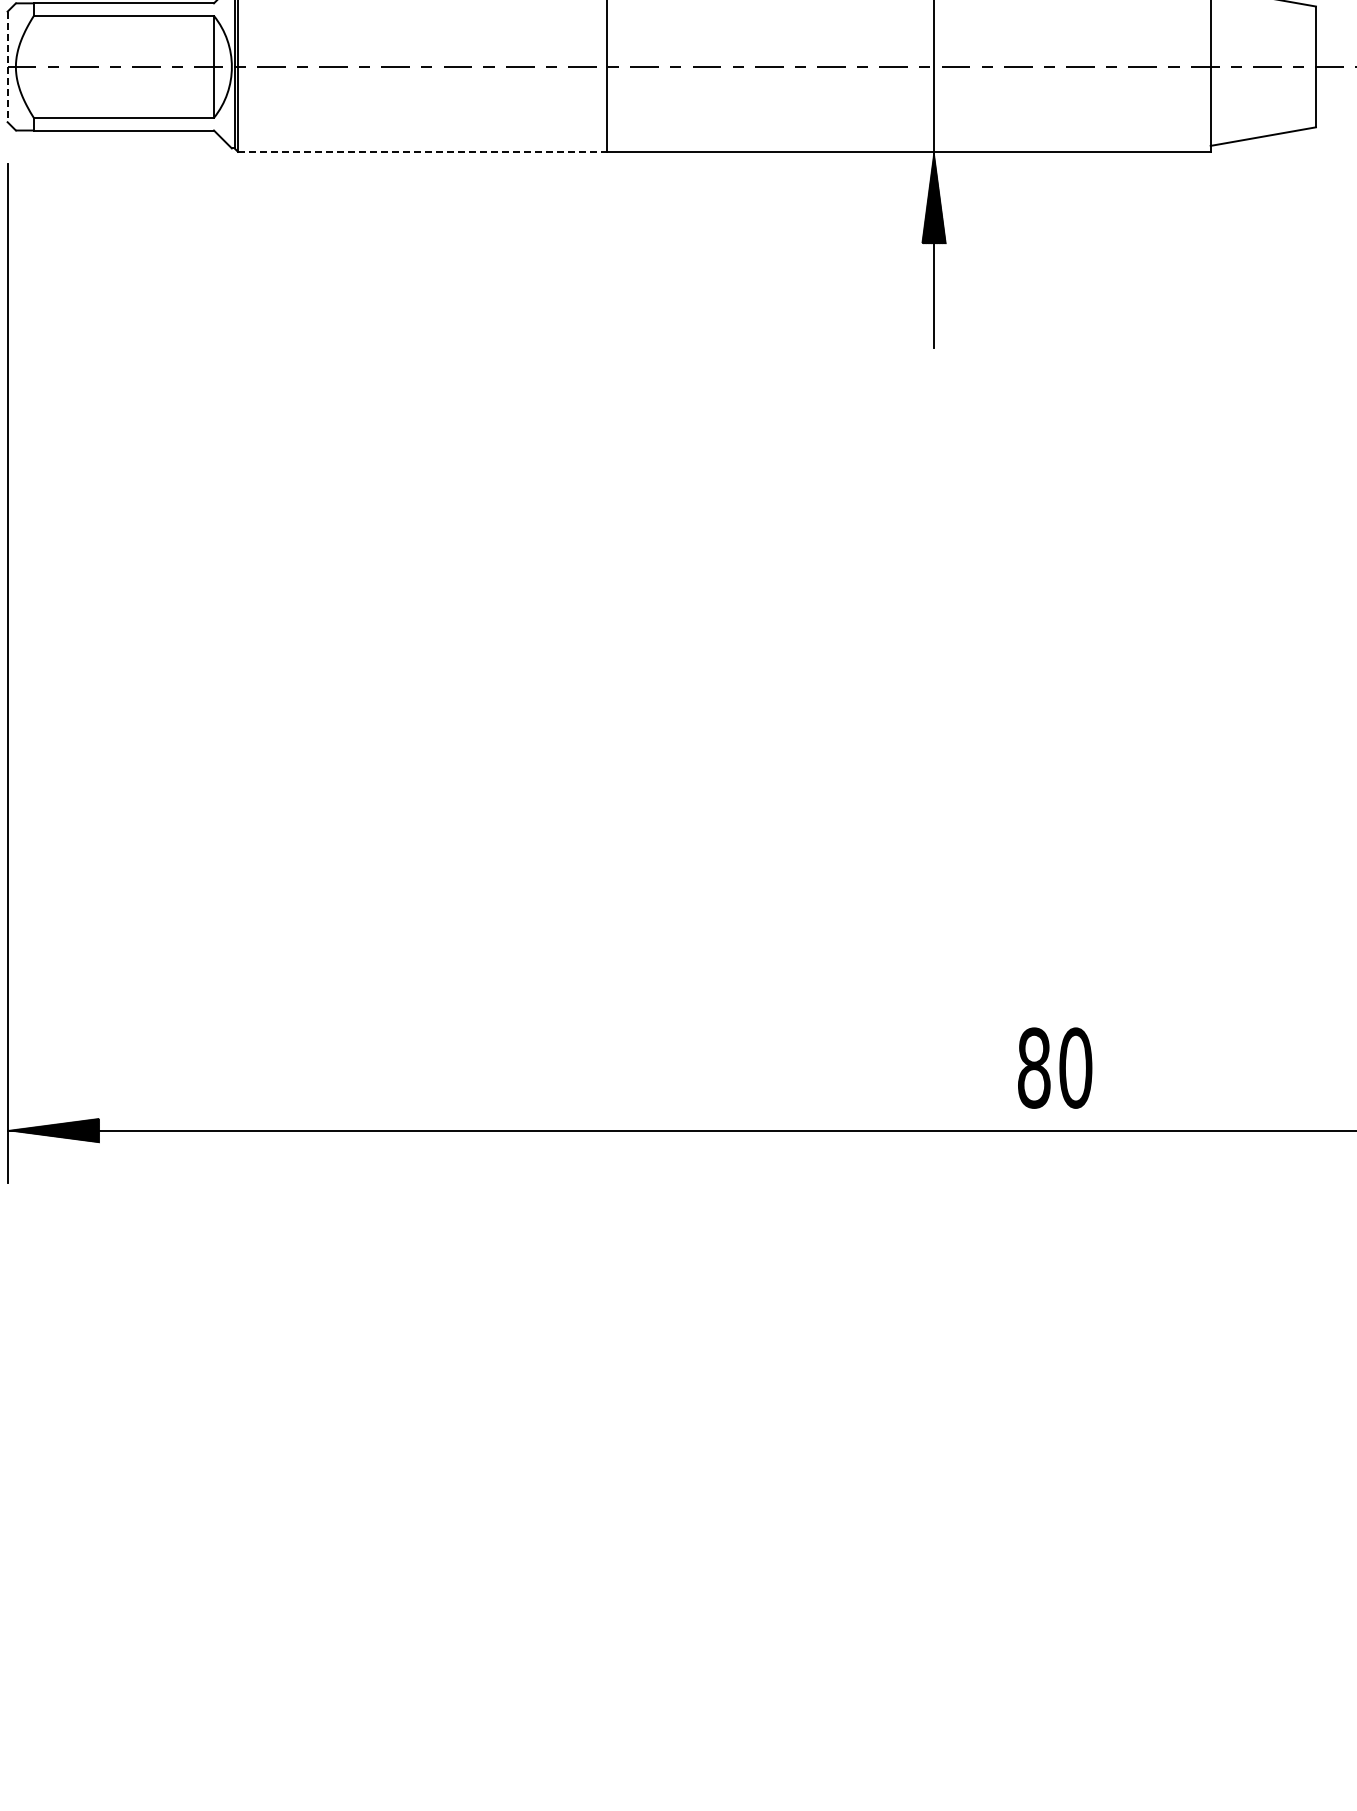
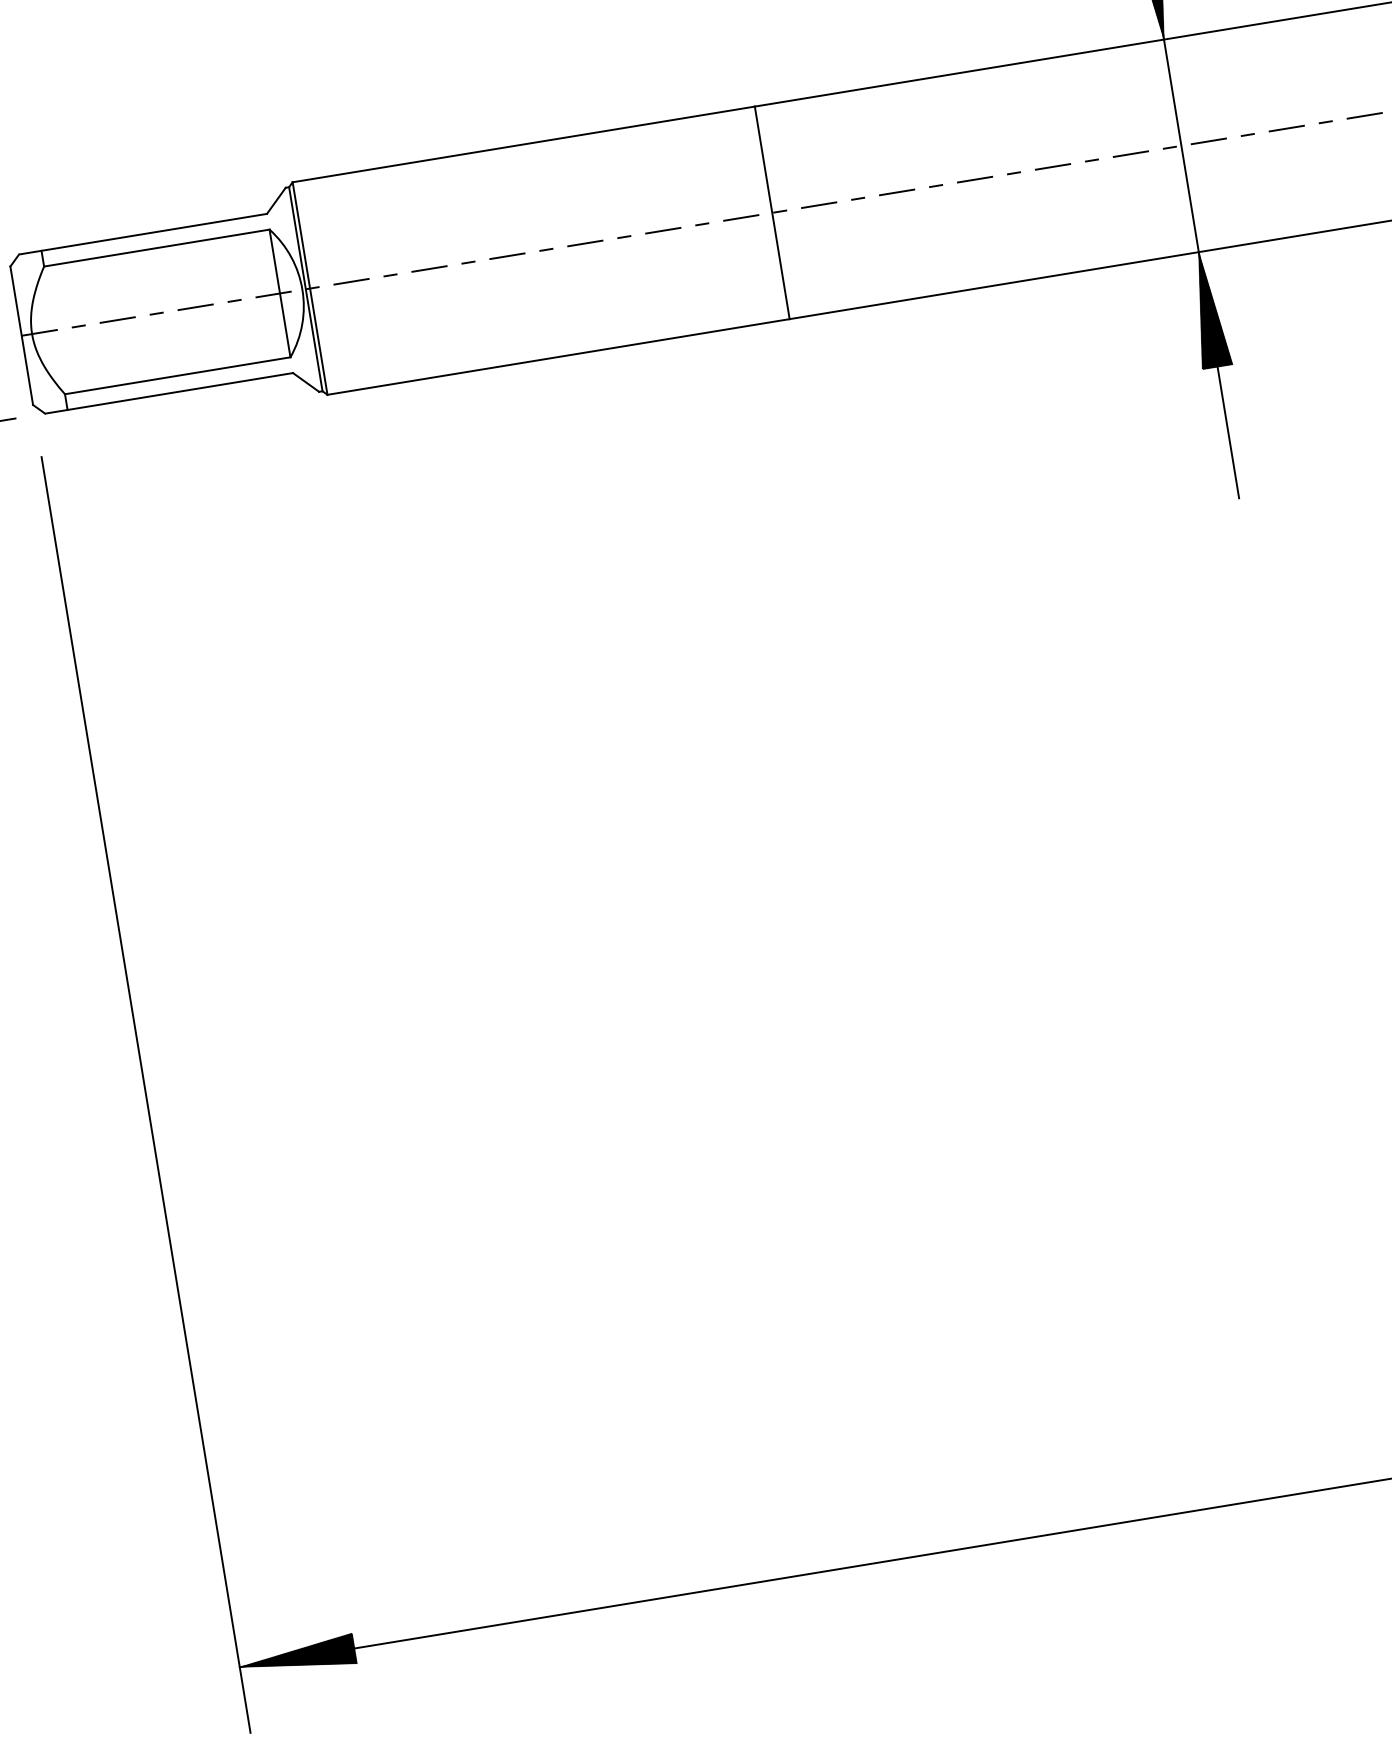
line: (7, 67) -> (21, 336), dashed -> solid
line: (422, 151) -> (558, 356), dashed -> solid

